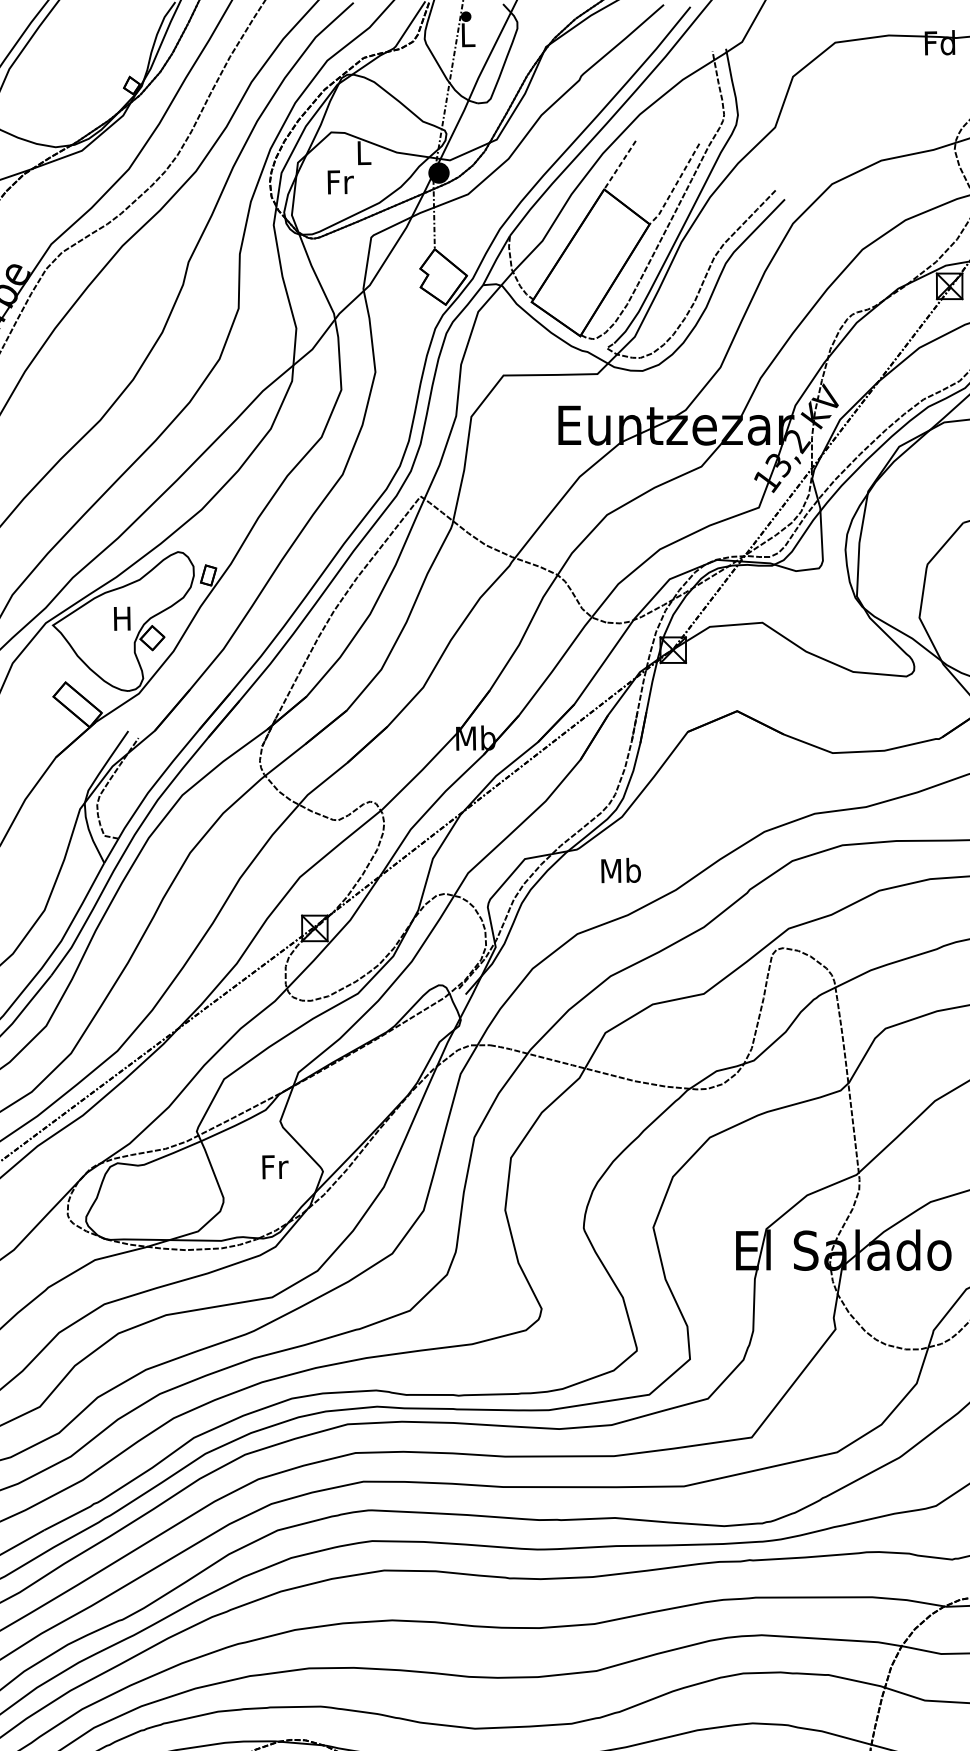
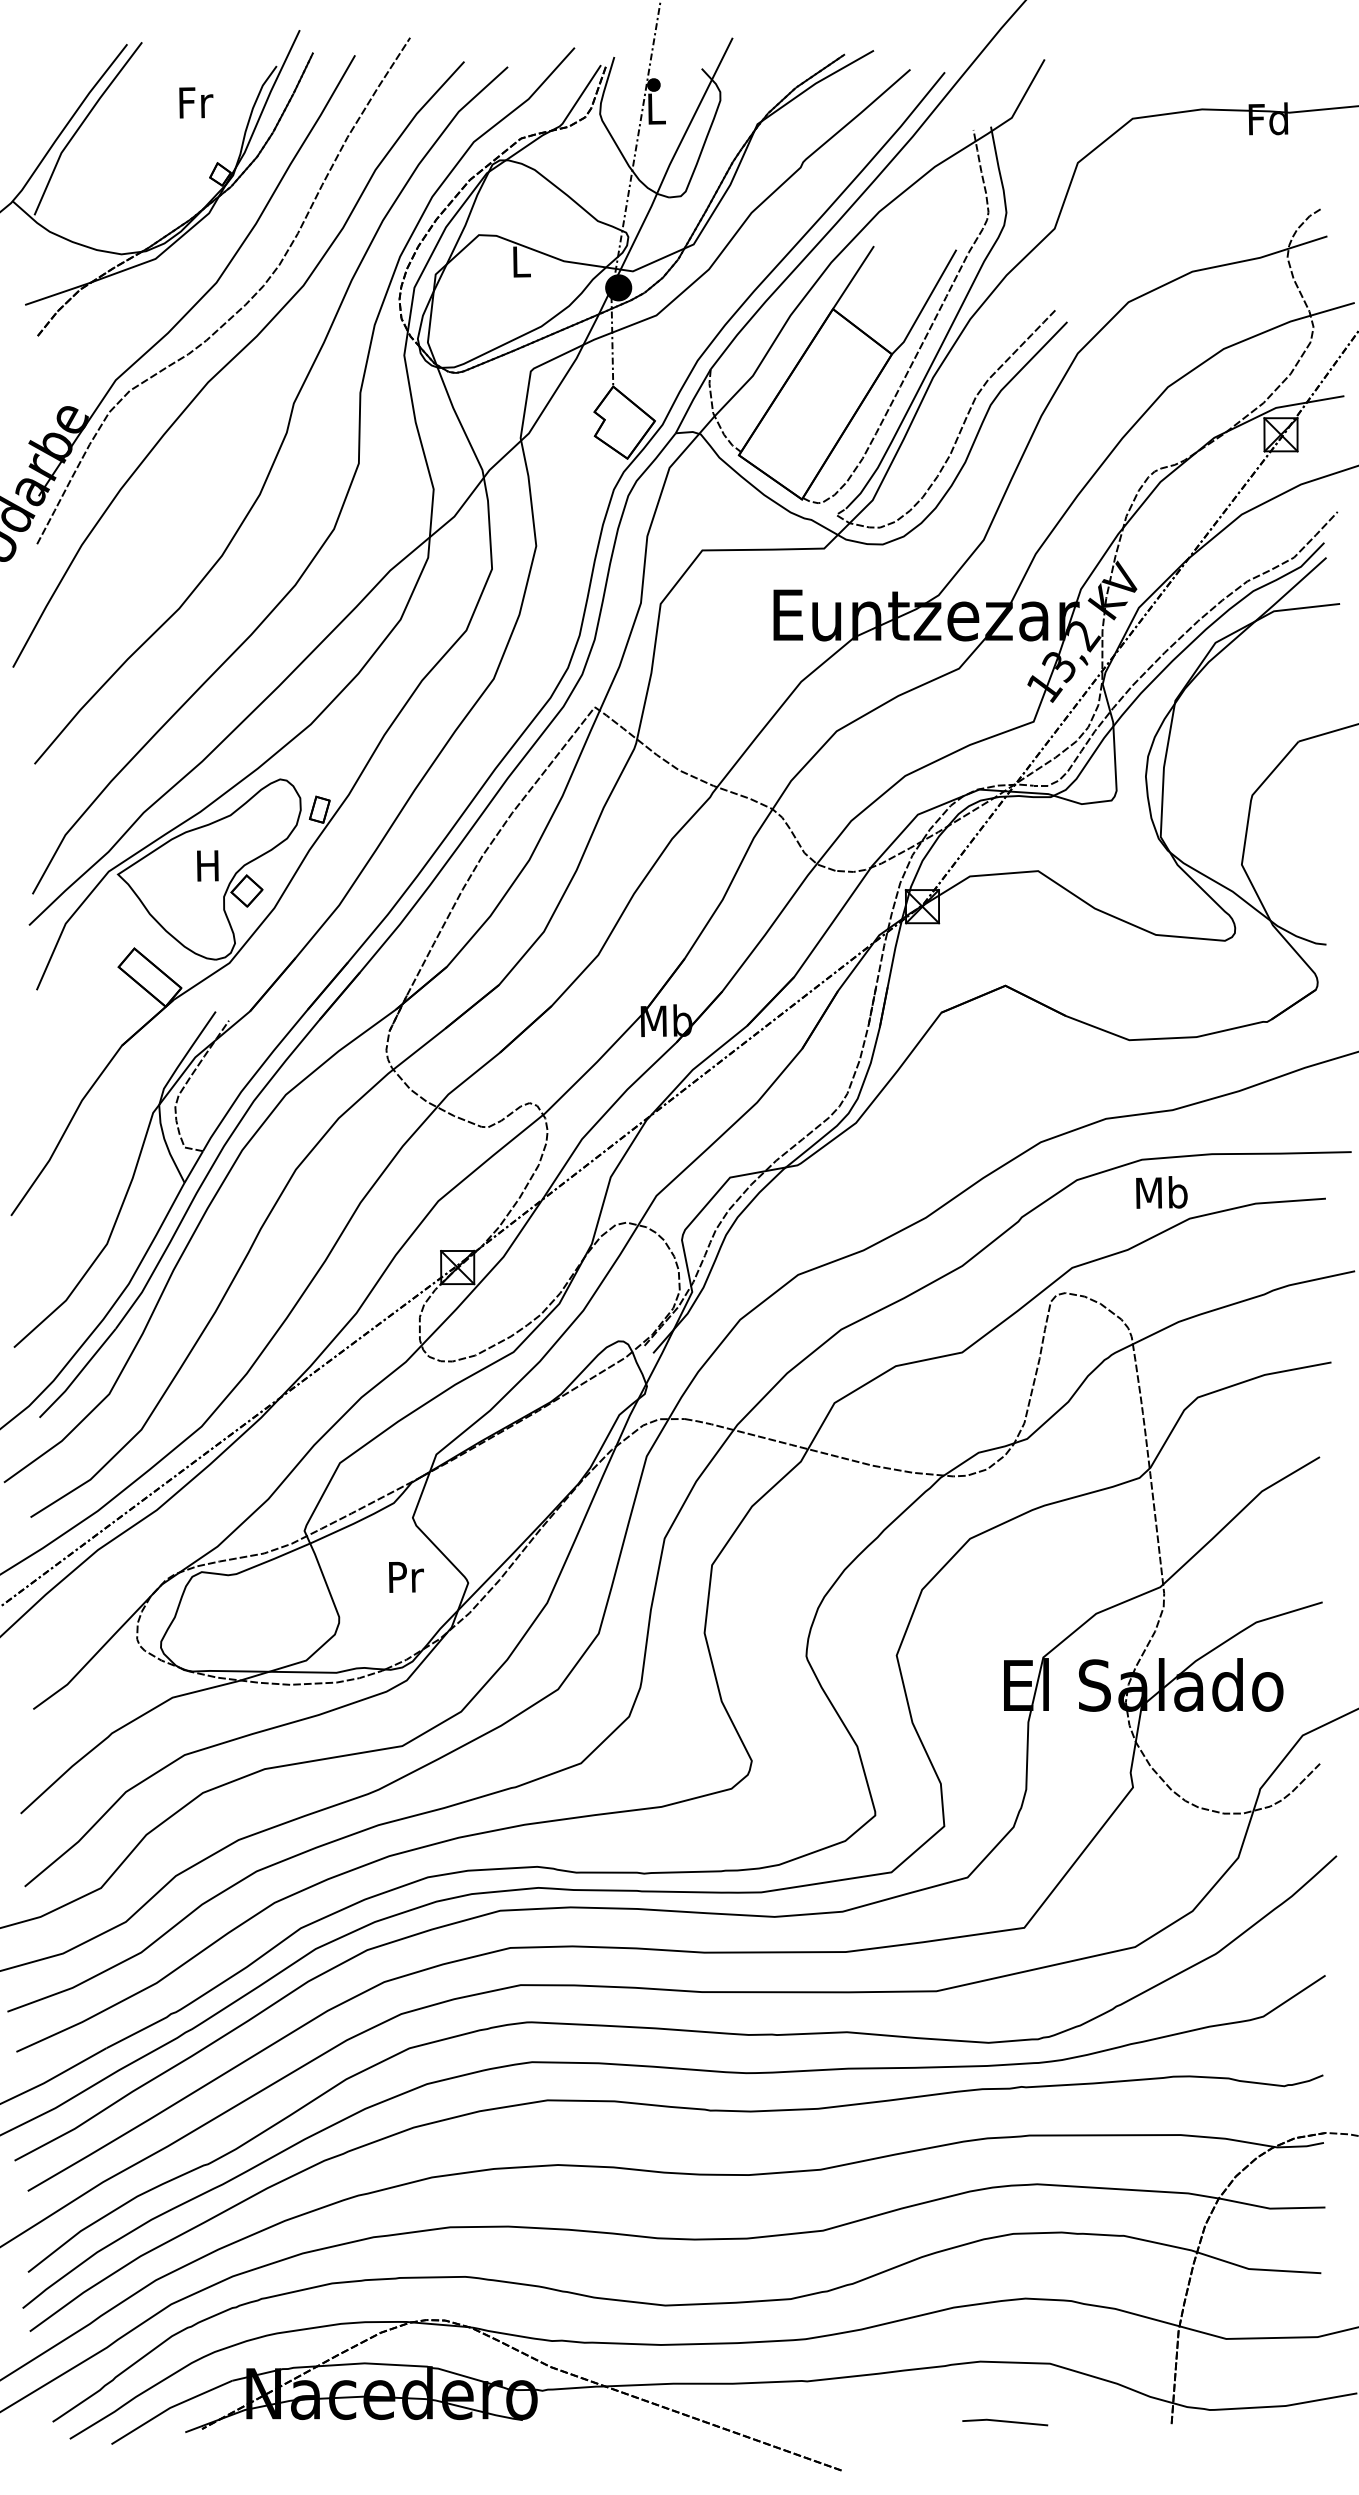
line: (620, 165) -> (853, 277), dashed -> solid
text: (340, 182) -> (196, 102), moved
line: (675, 185) -> (925, 304), dashed -> solid
text: (620, 870) -> (1161, 1192), moved
text: (275, 1166) -> (406, 1576), Fr -> Pr

